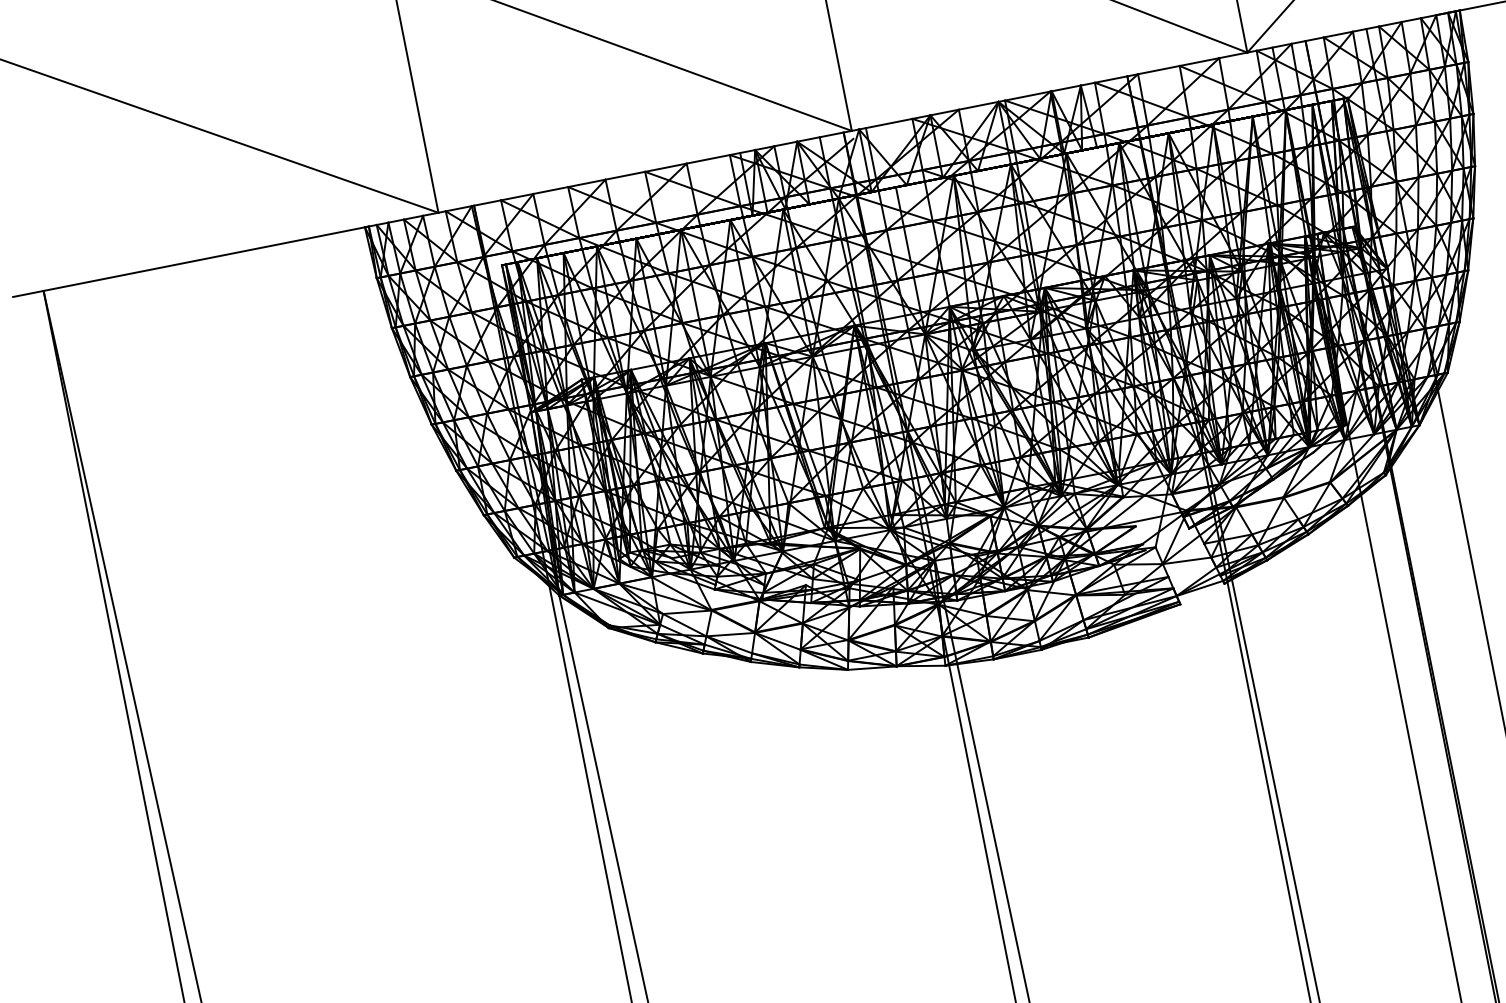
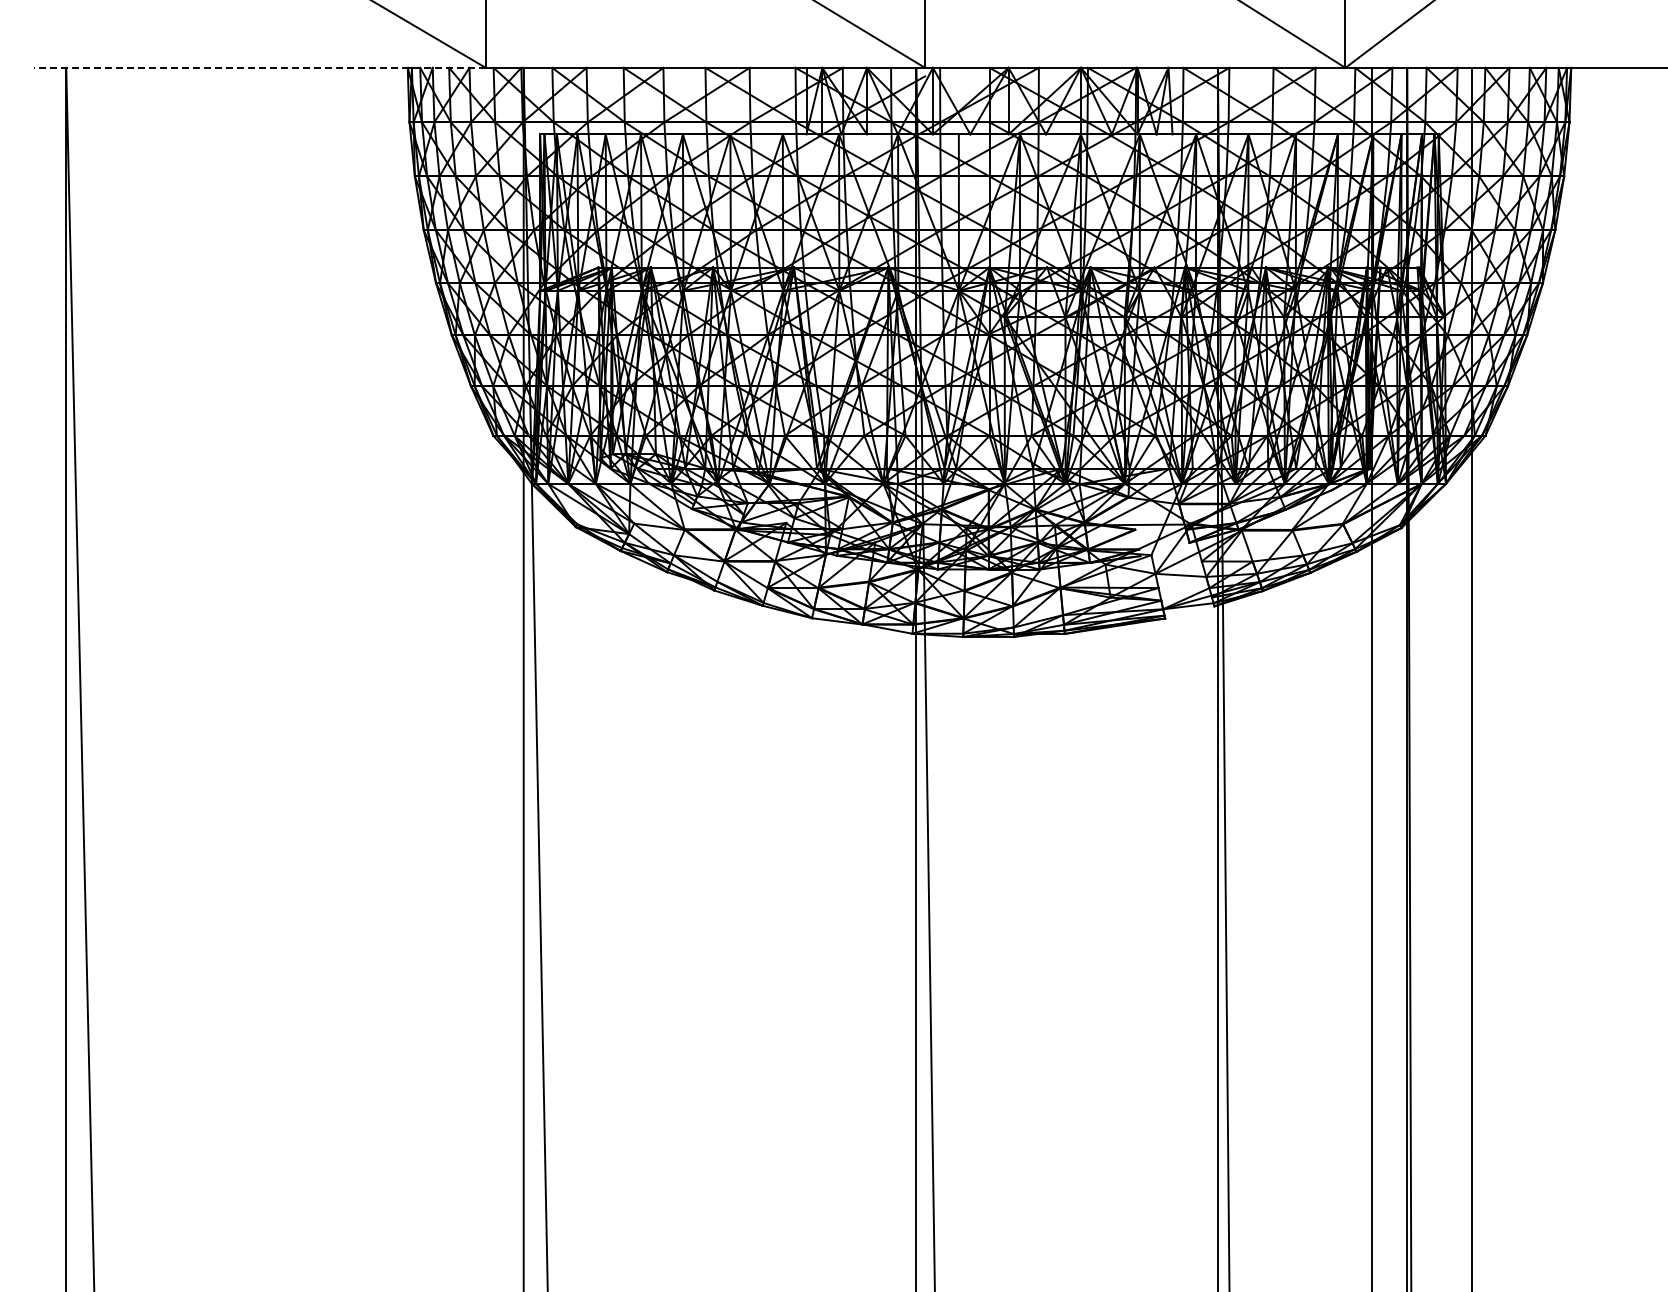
line: (225, 254) -> (259, 67), solid -> dashed

